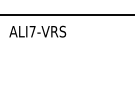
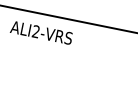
text: (32, 31) -> (35, 31), ALI7-VRS -> ALI2-VRS

